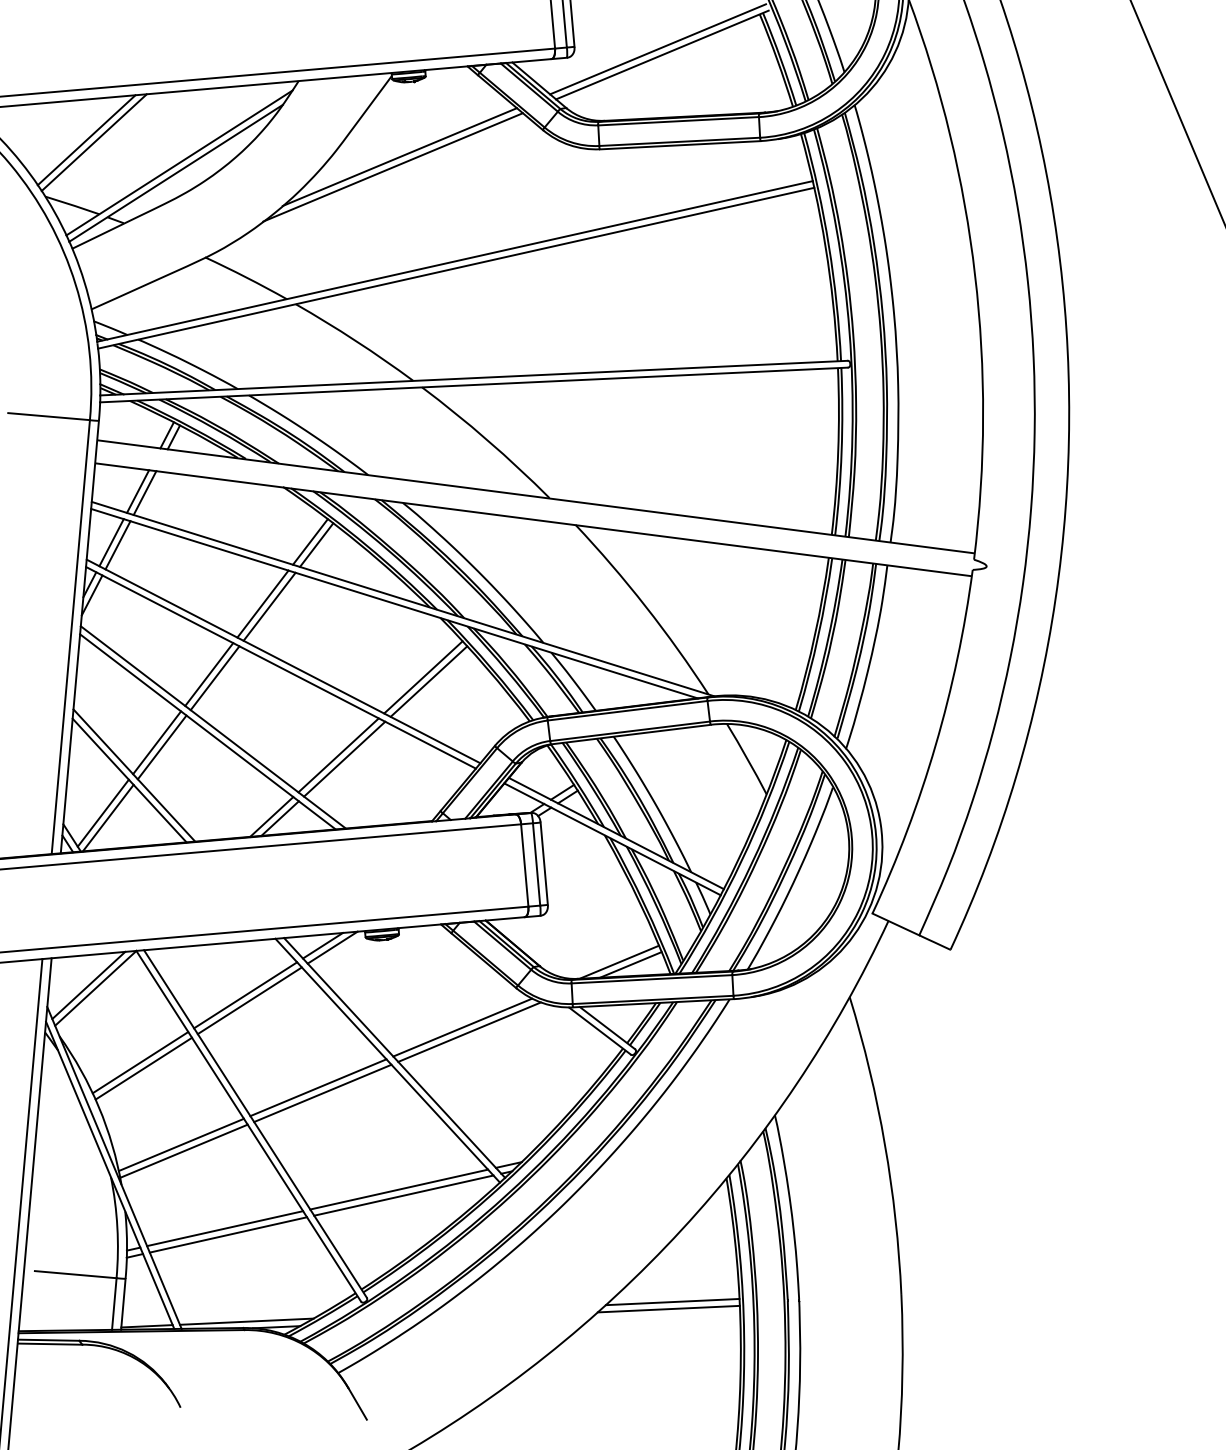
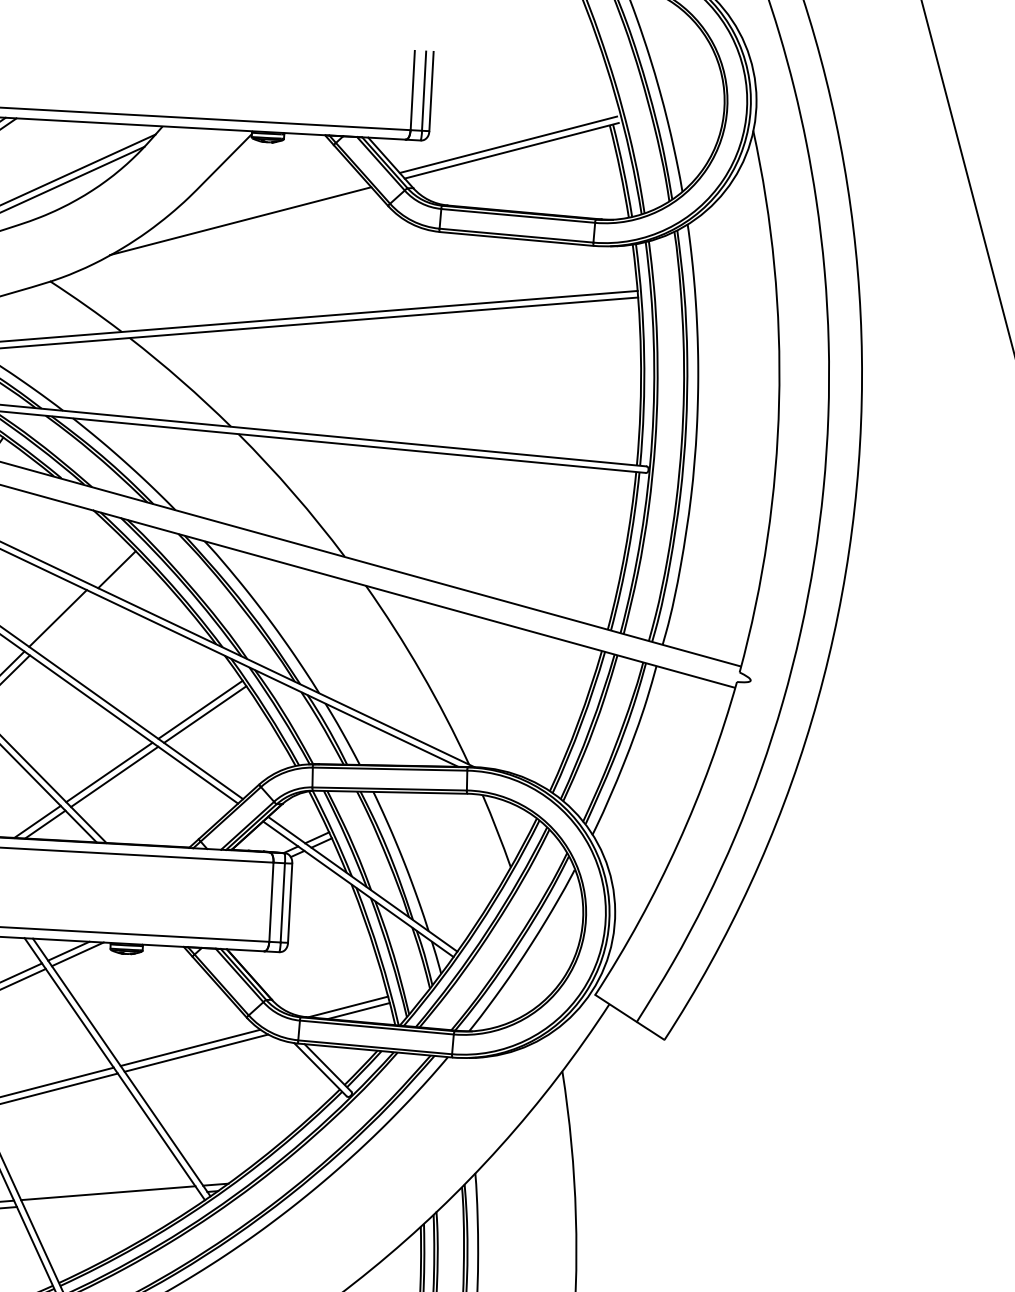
line: (399, 157) -> (248, 212), removed
line: (310, 541) -> (111, 565), removed
line: (269, 606) -> (63, 621), removed
line: (403, 1195) -> (111, 1199), removed

